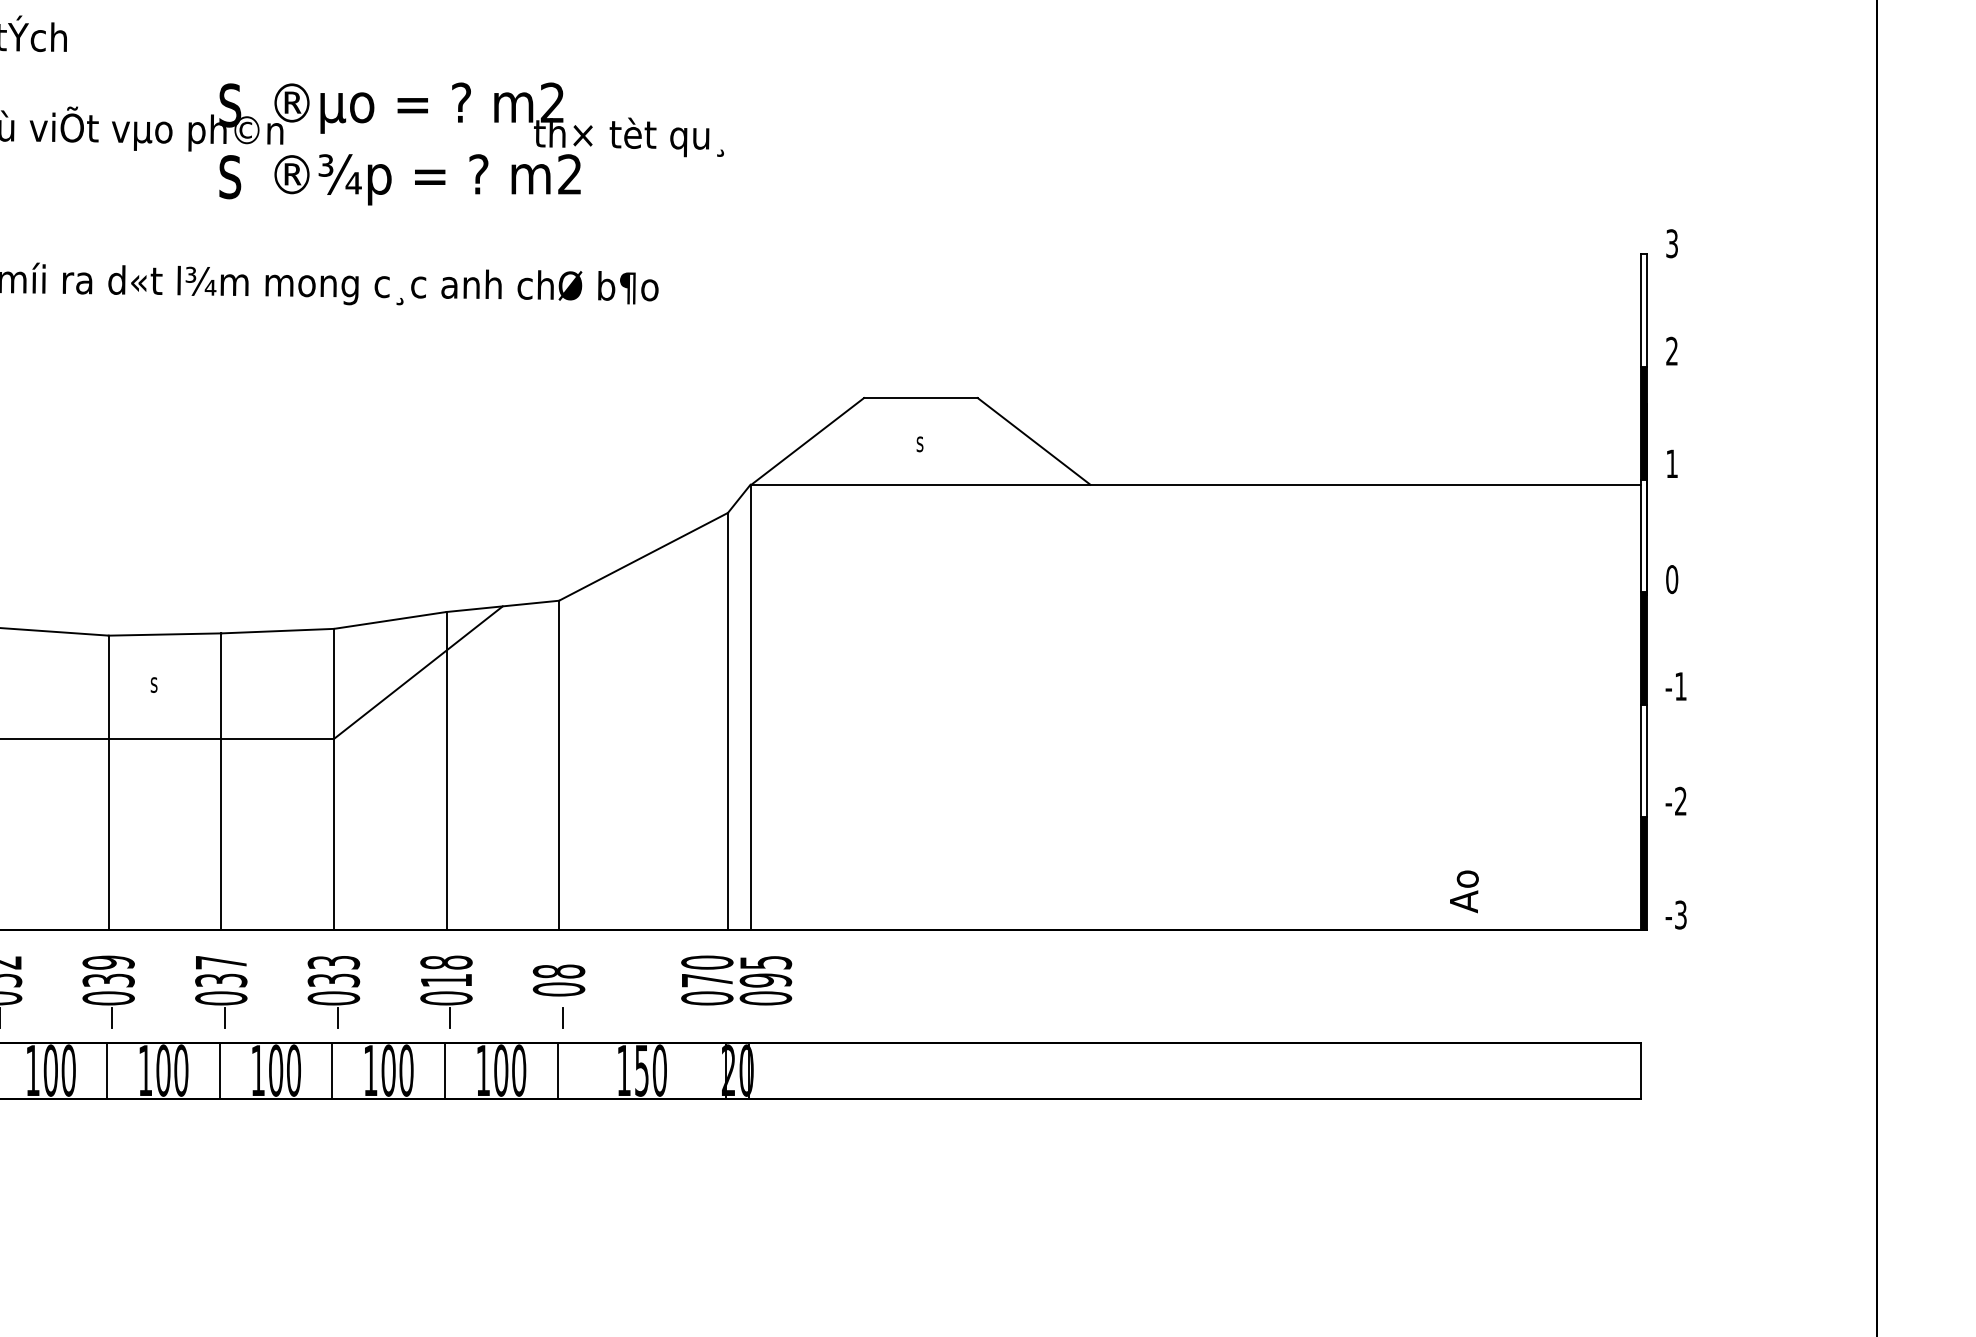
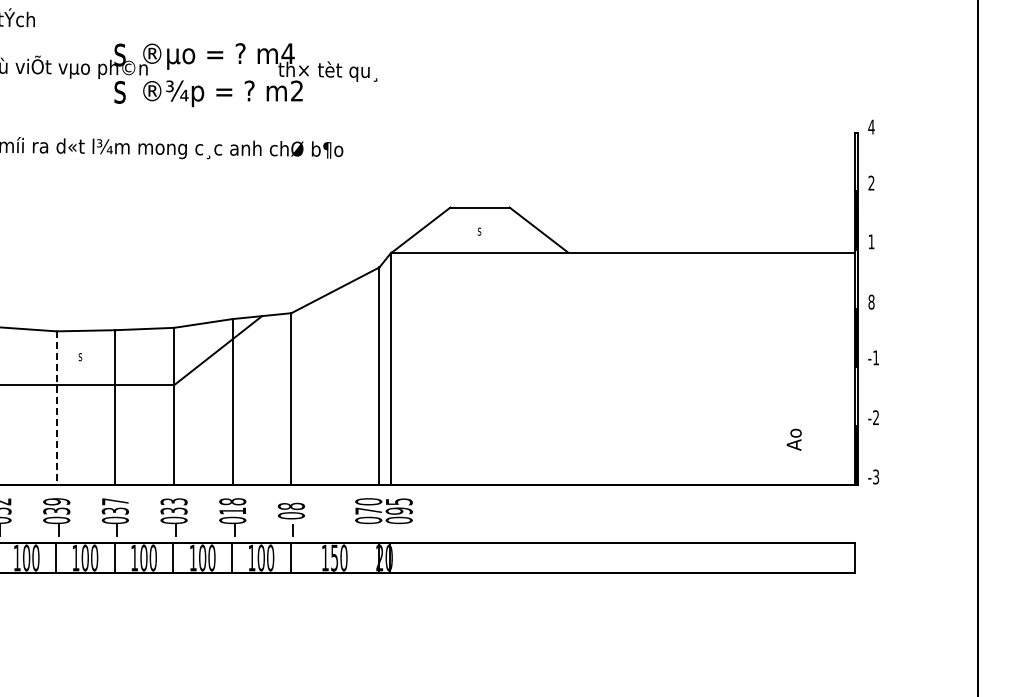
text: (551, 102) -> (287, 53), m2 -> m4
text: (1672, 242) -> (871, 126), 3 -> 4
text: (1672, 580) -> (871, 302), 0 -> 8
line: (108, 783) -> (56, 408), solid -> dashed
text: (1462, 891) -> (793, 439), moved

